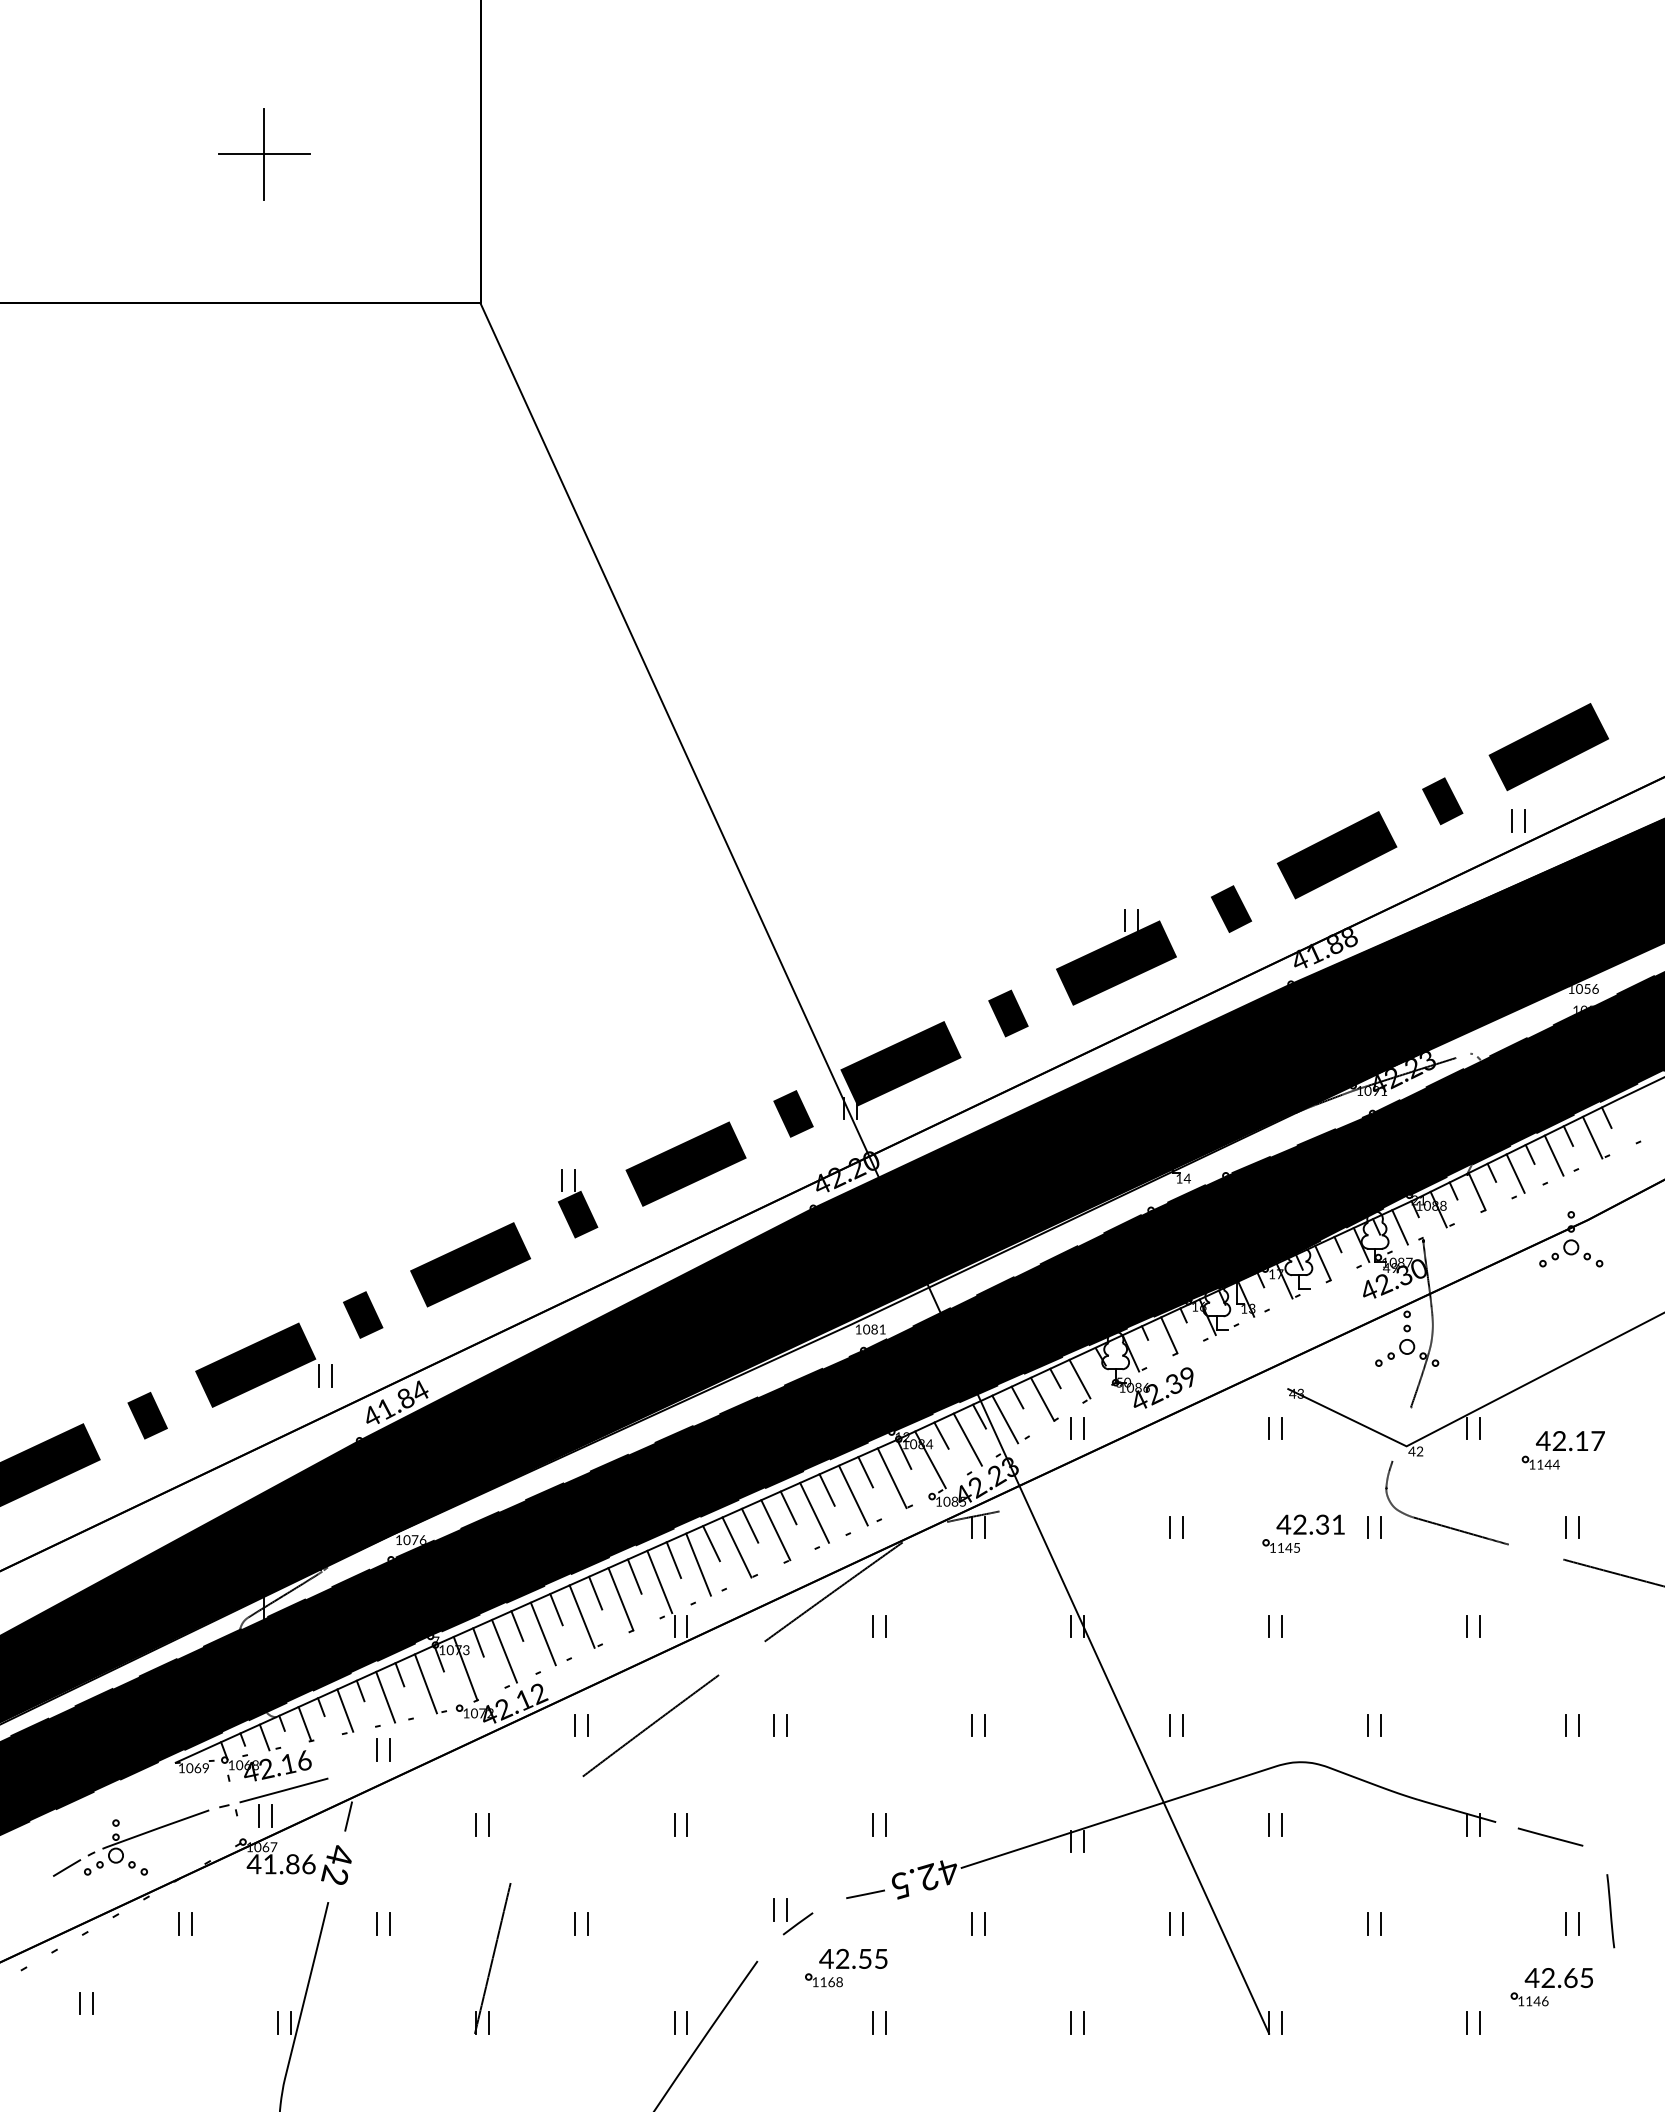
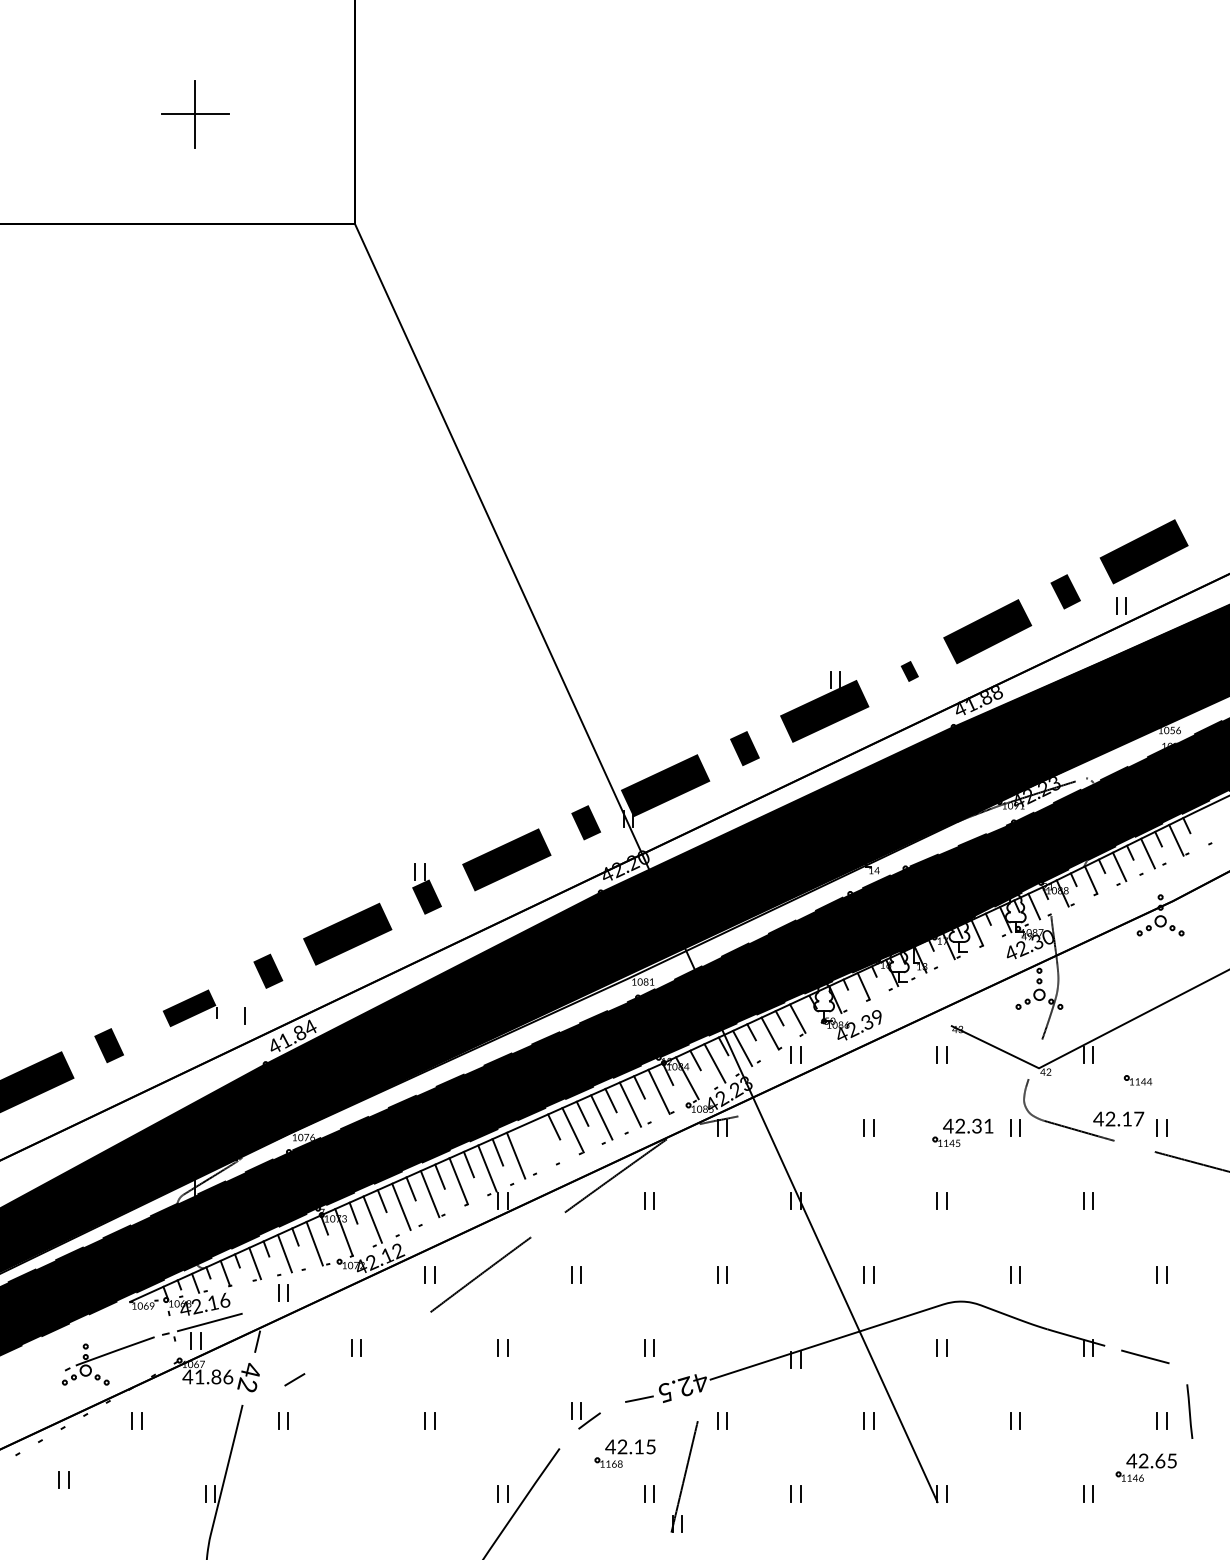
part: (1231, 908) -> (909, 671), size x0.6
part: (257, 1364) -> (190, 1007), size x0.6
text: (1569, 1441) -> (1117, 1119), moved
line: (711, 1543) -> (525, 1140), removed
line: (736, 1547) -> (544, 1143), removed
line: (66, 1867) -> (294, 1379), moved
part: (492, 1958) -> (684, 1476), moved
text: (865, 1958) -> (639, 1446), 42.55 -> 42.15

